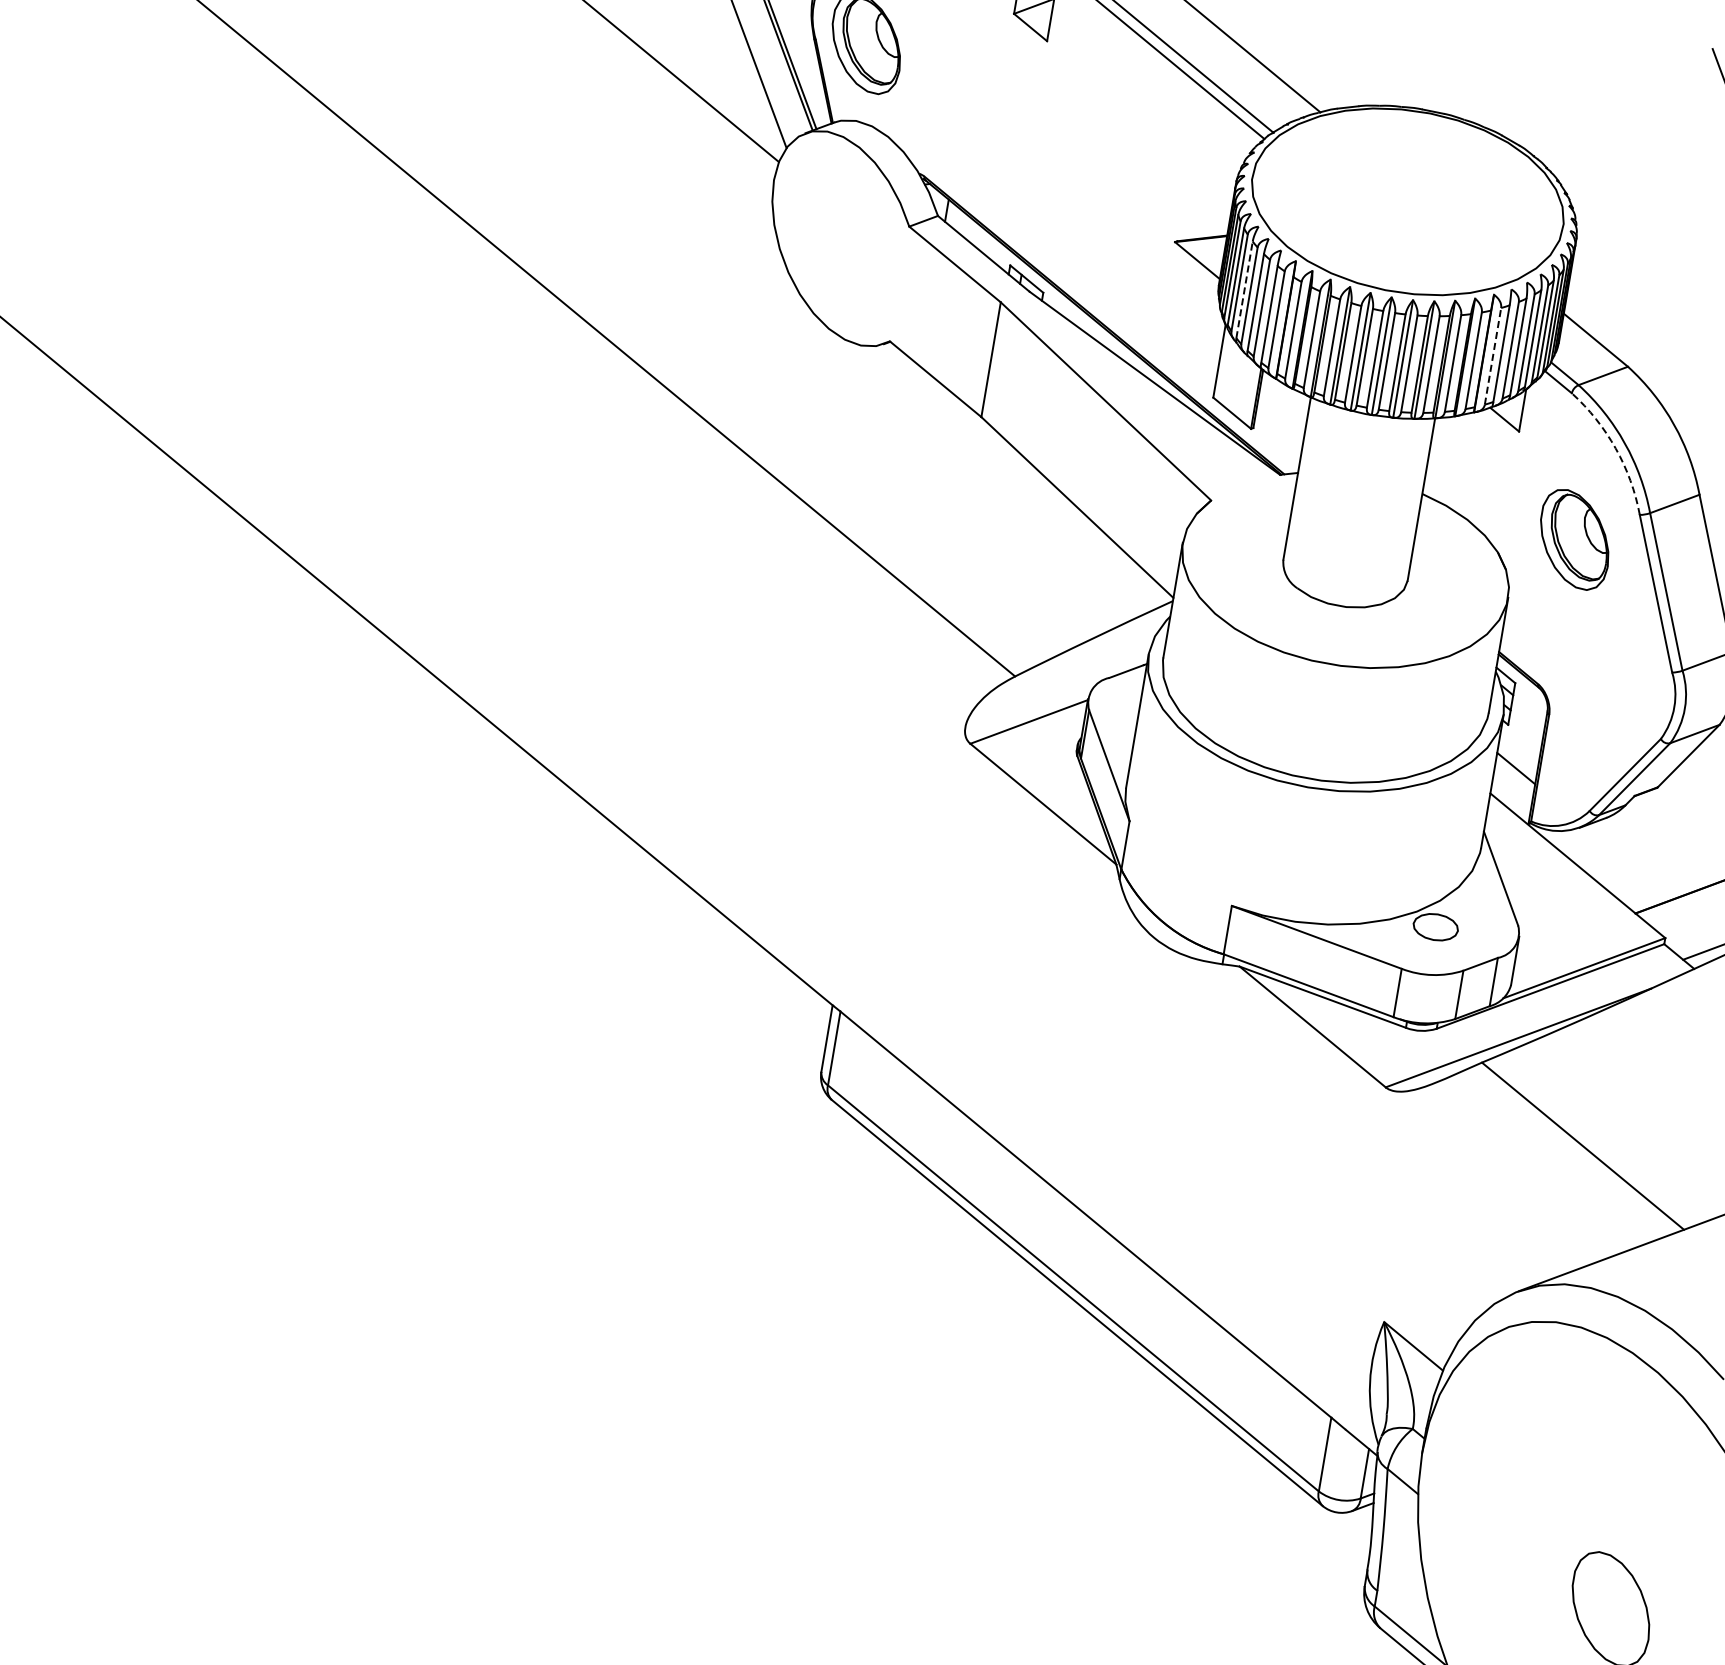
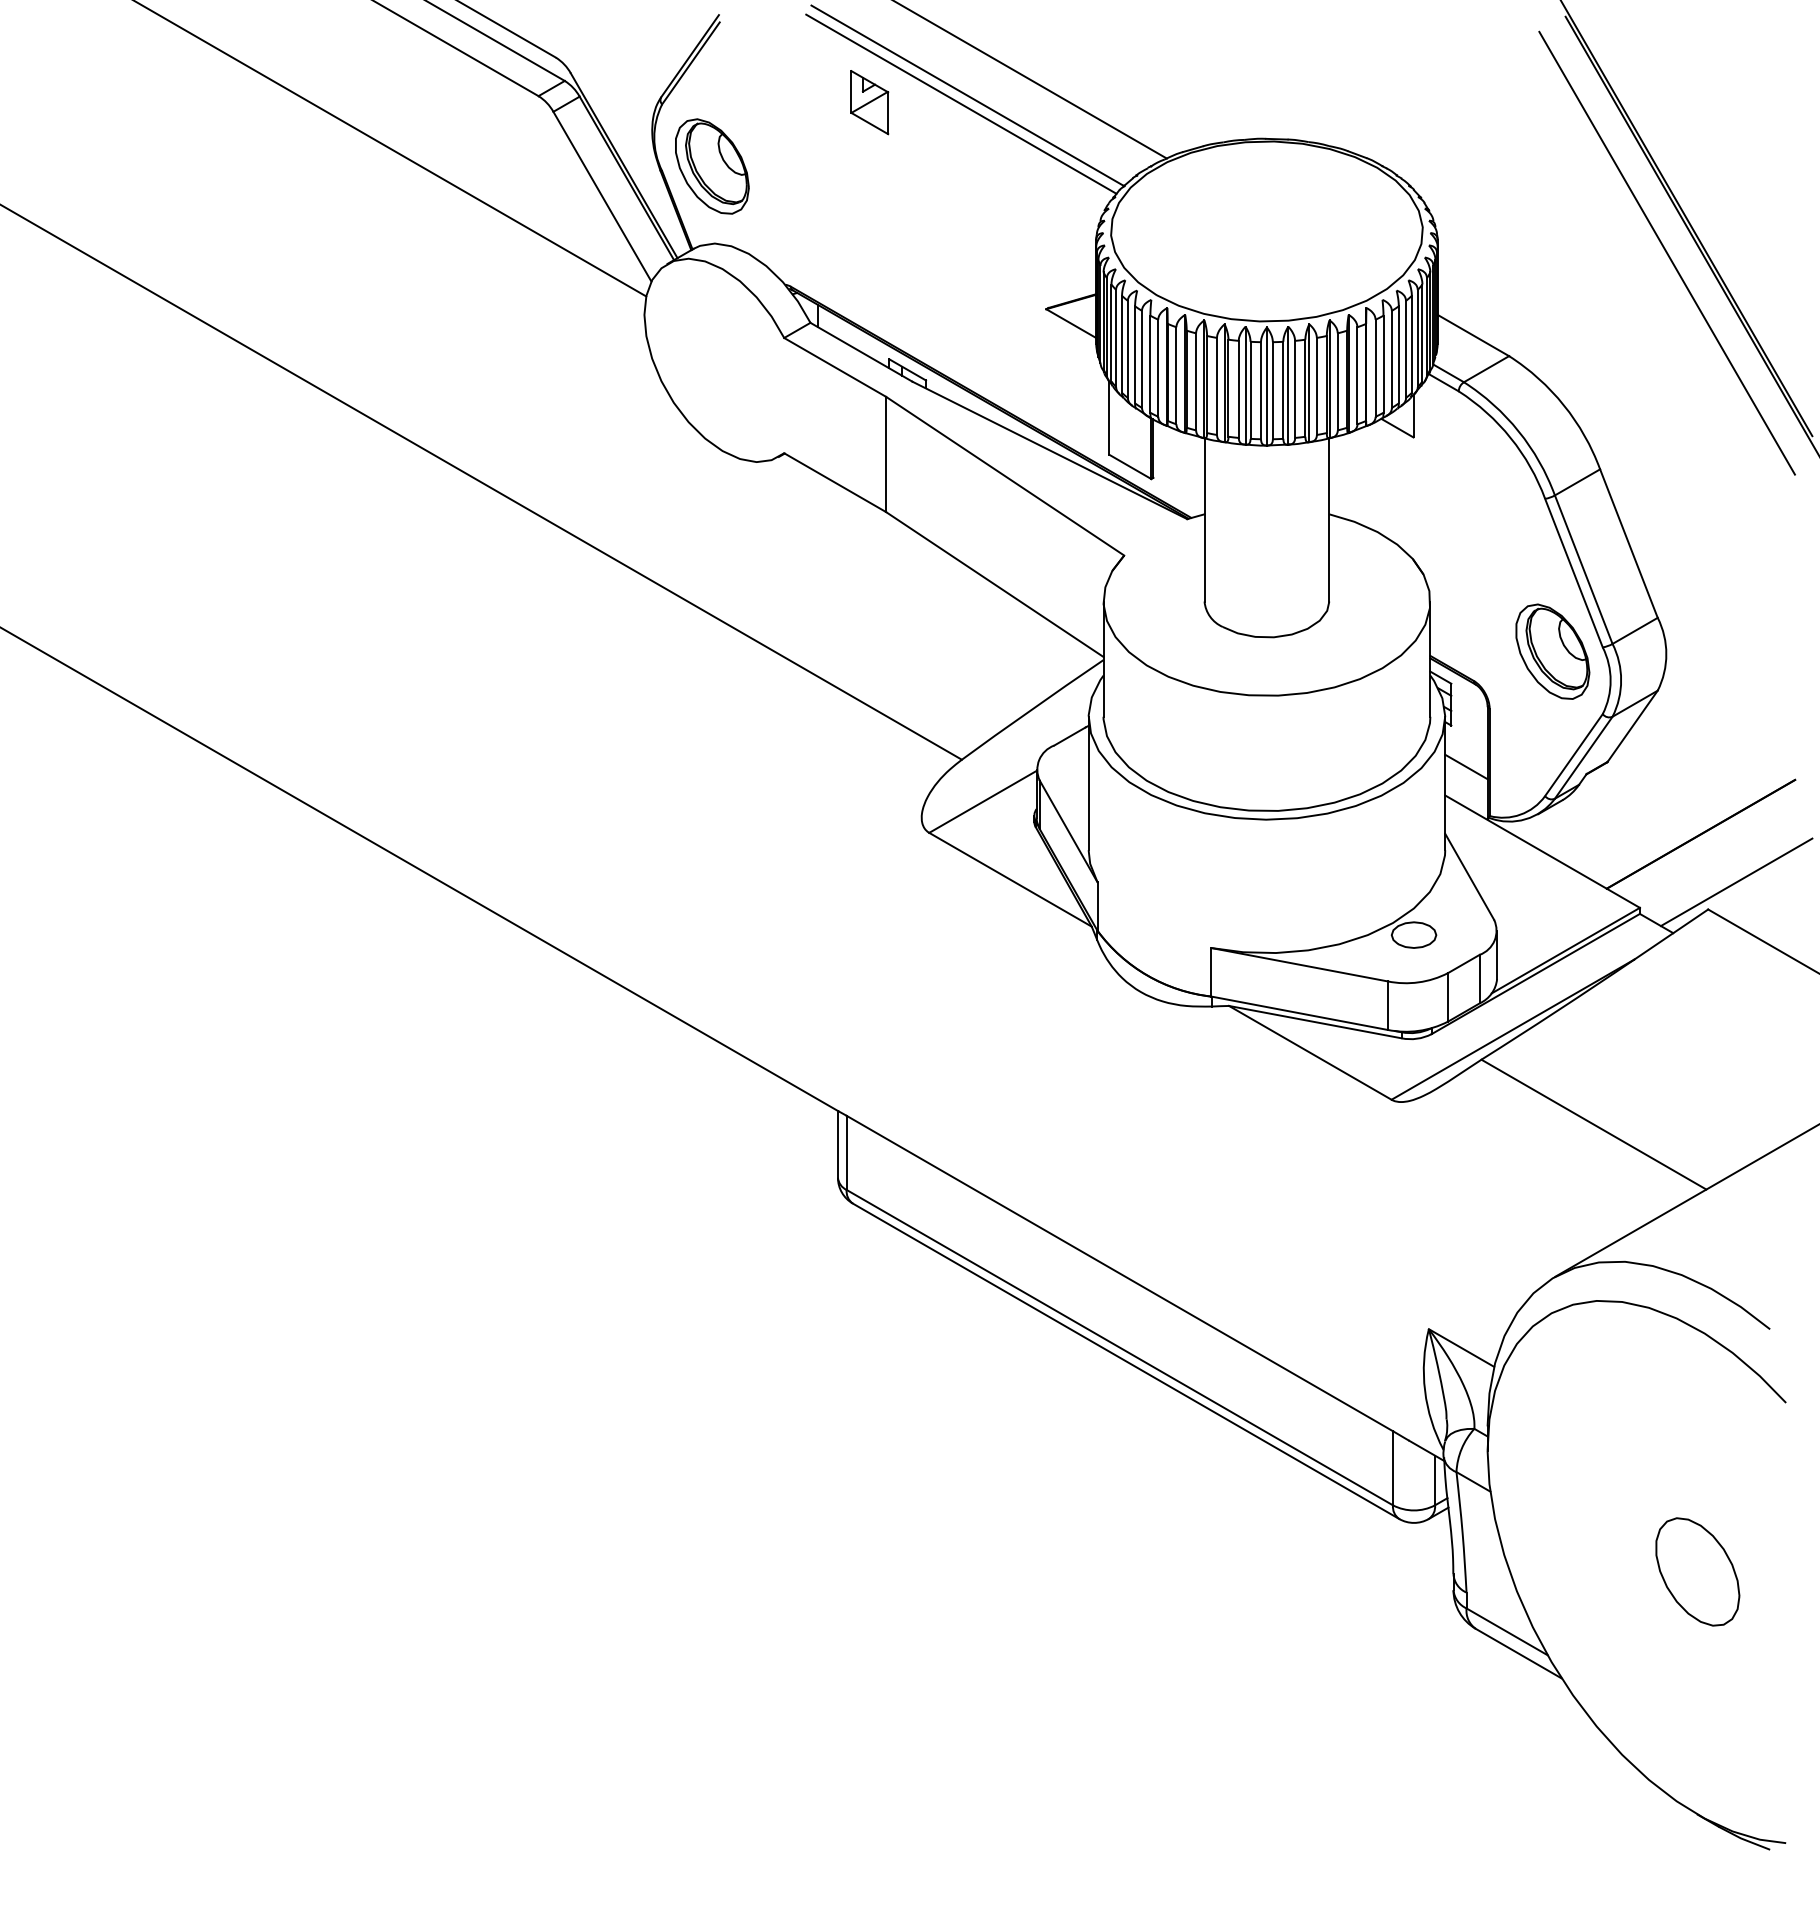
line: (1245, 290) -> (1122, 344), dashed -> solid
line: (1492, 356) -> (1375, 368), dashed -> solid
arc: (1615, 448) -> (1510, 438), dashed -> solid
part: (1574, 539) -> (1552, 651), moved

